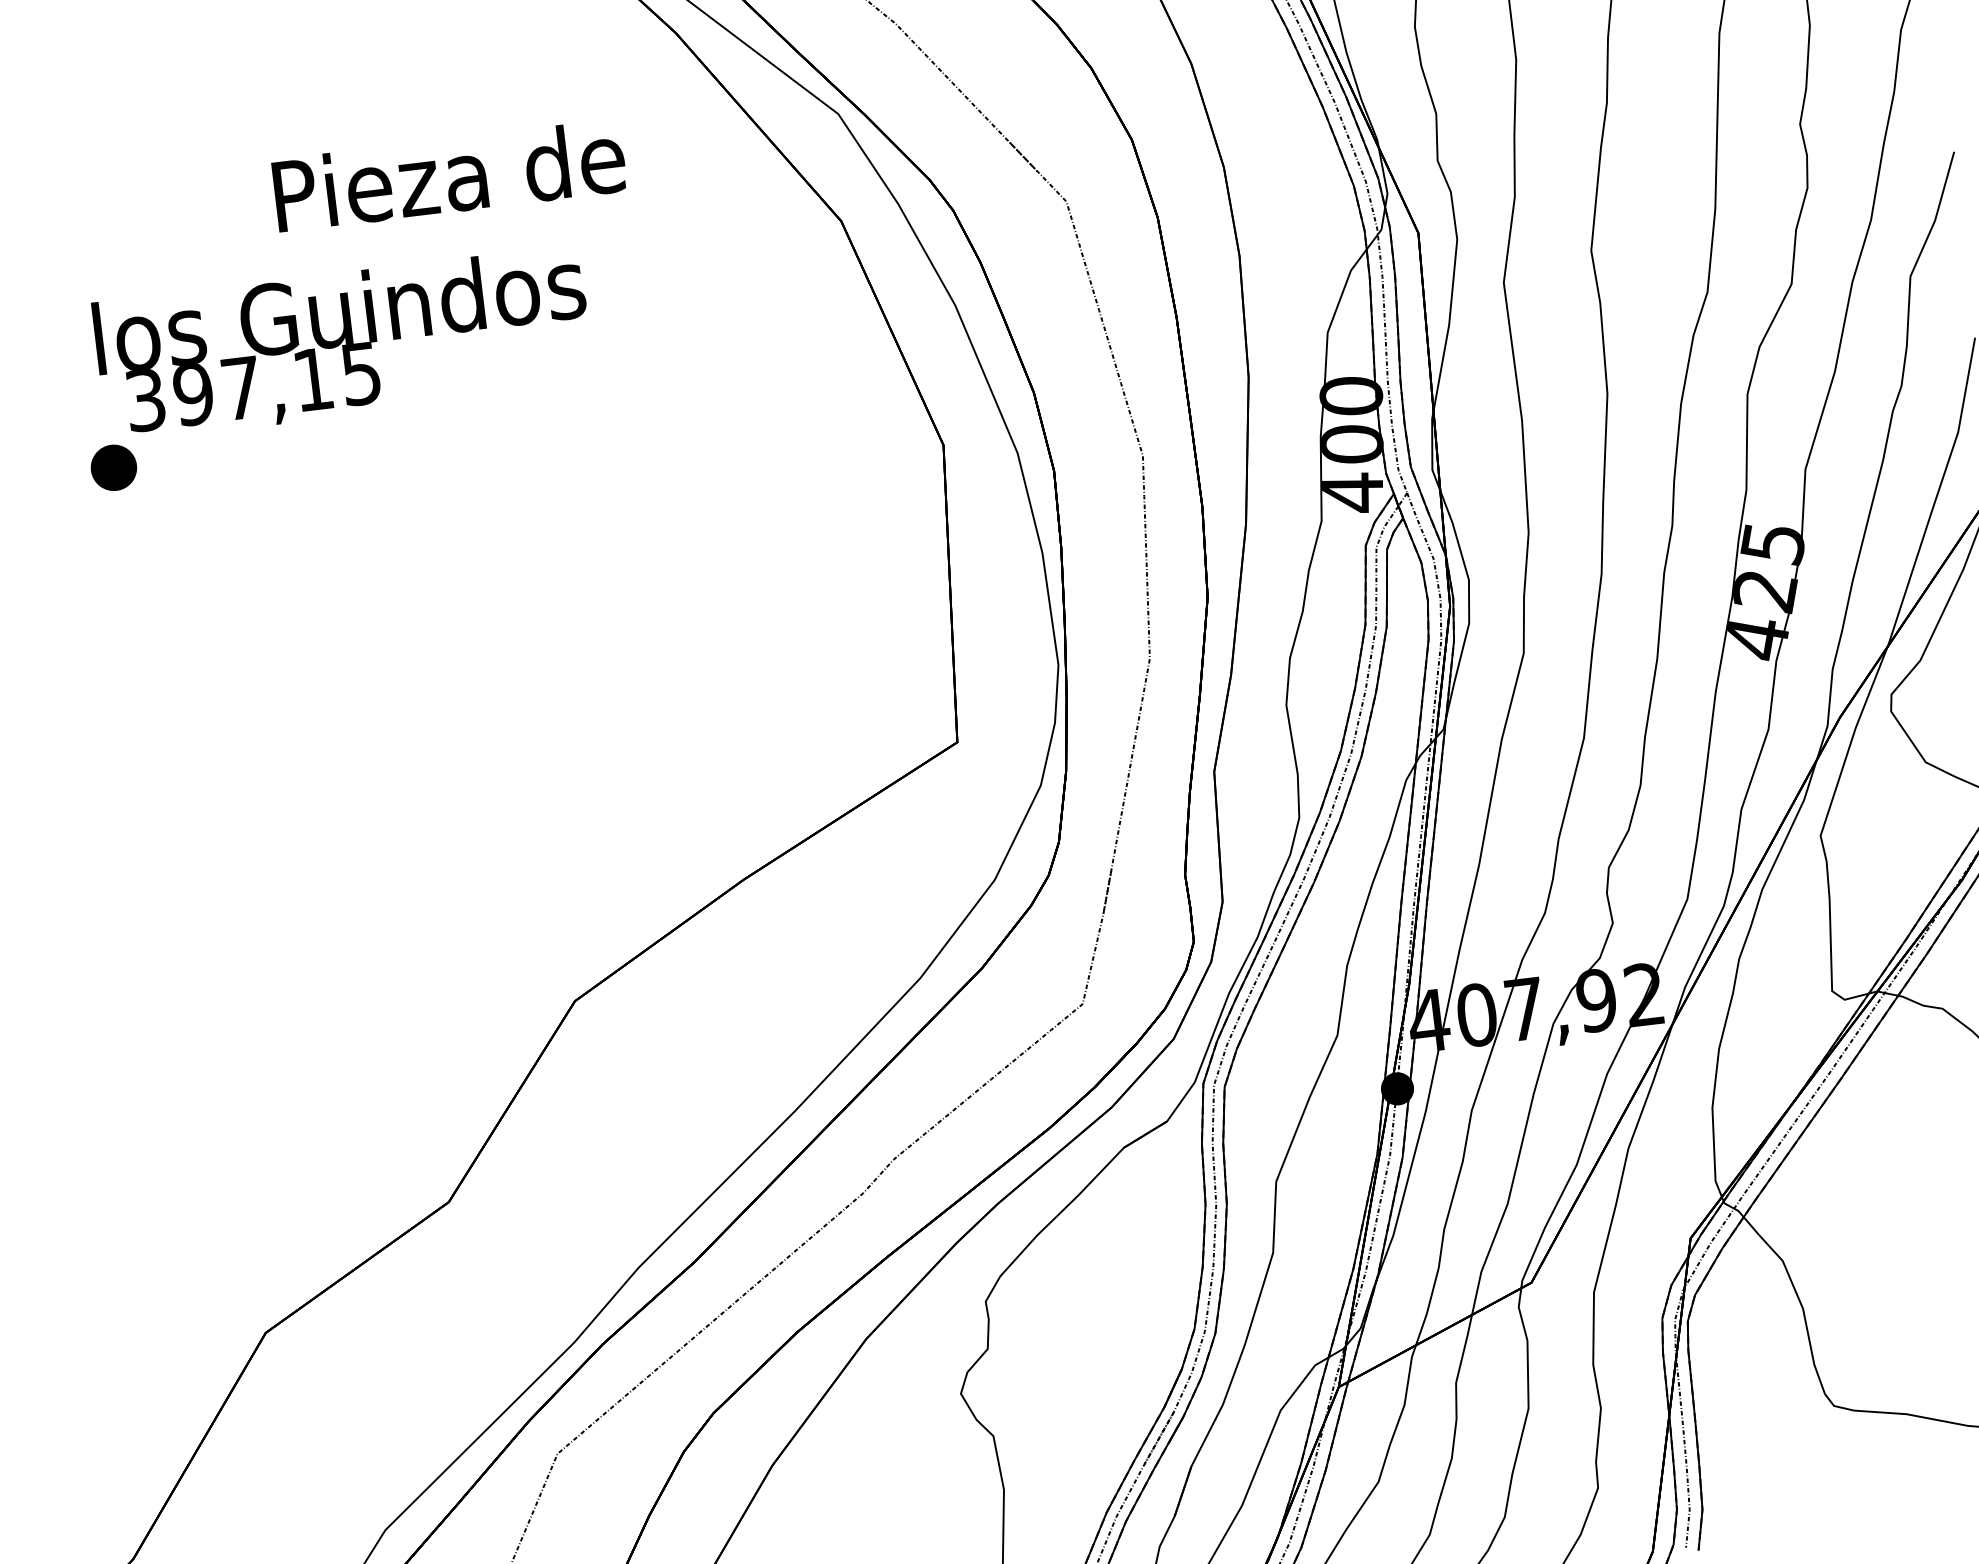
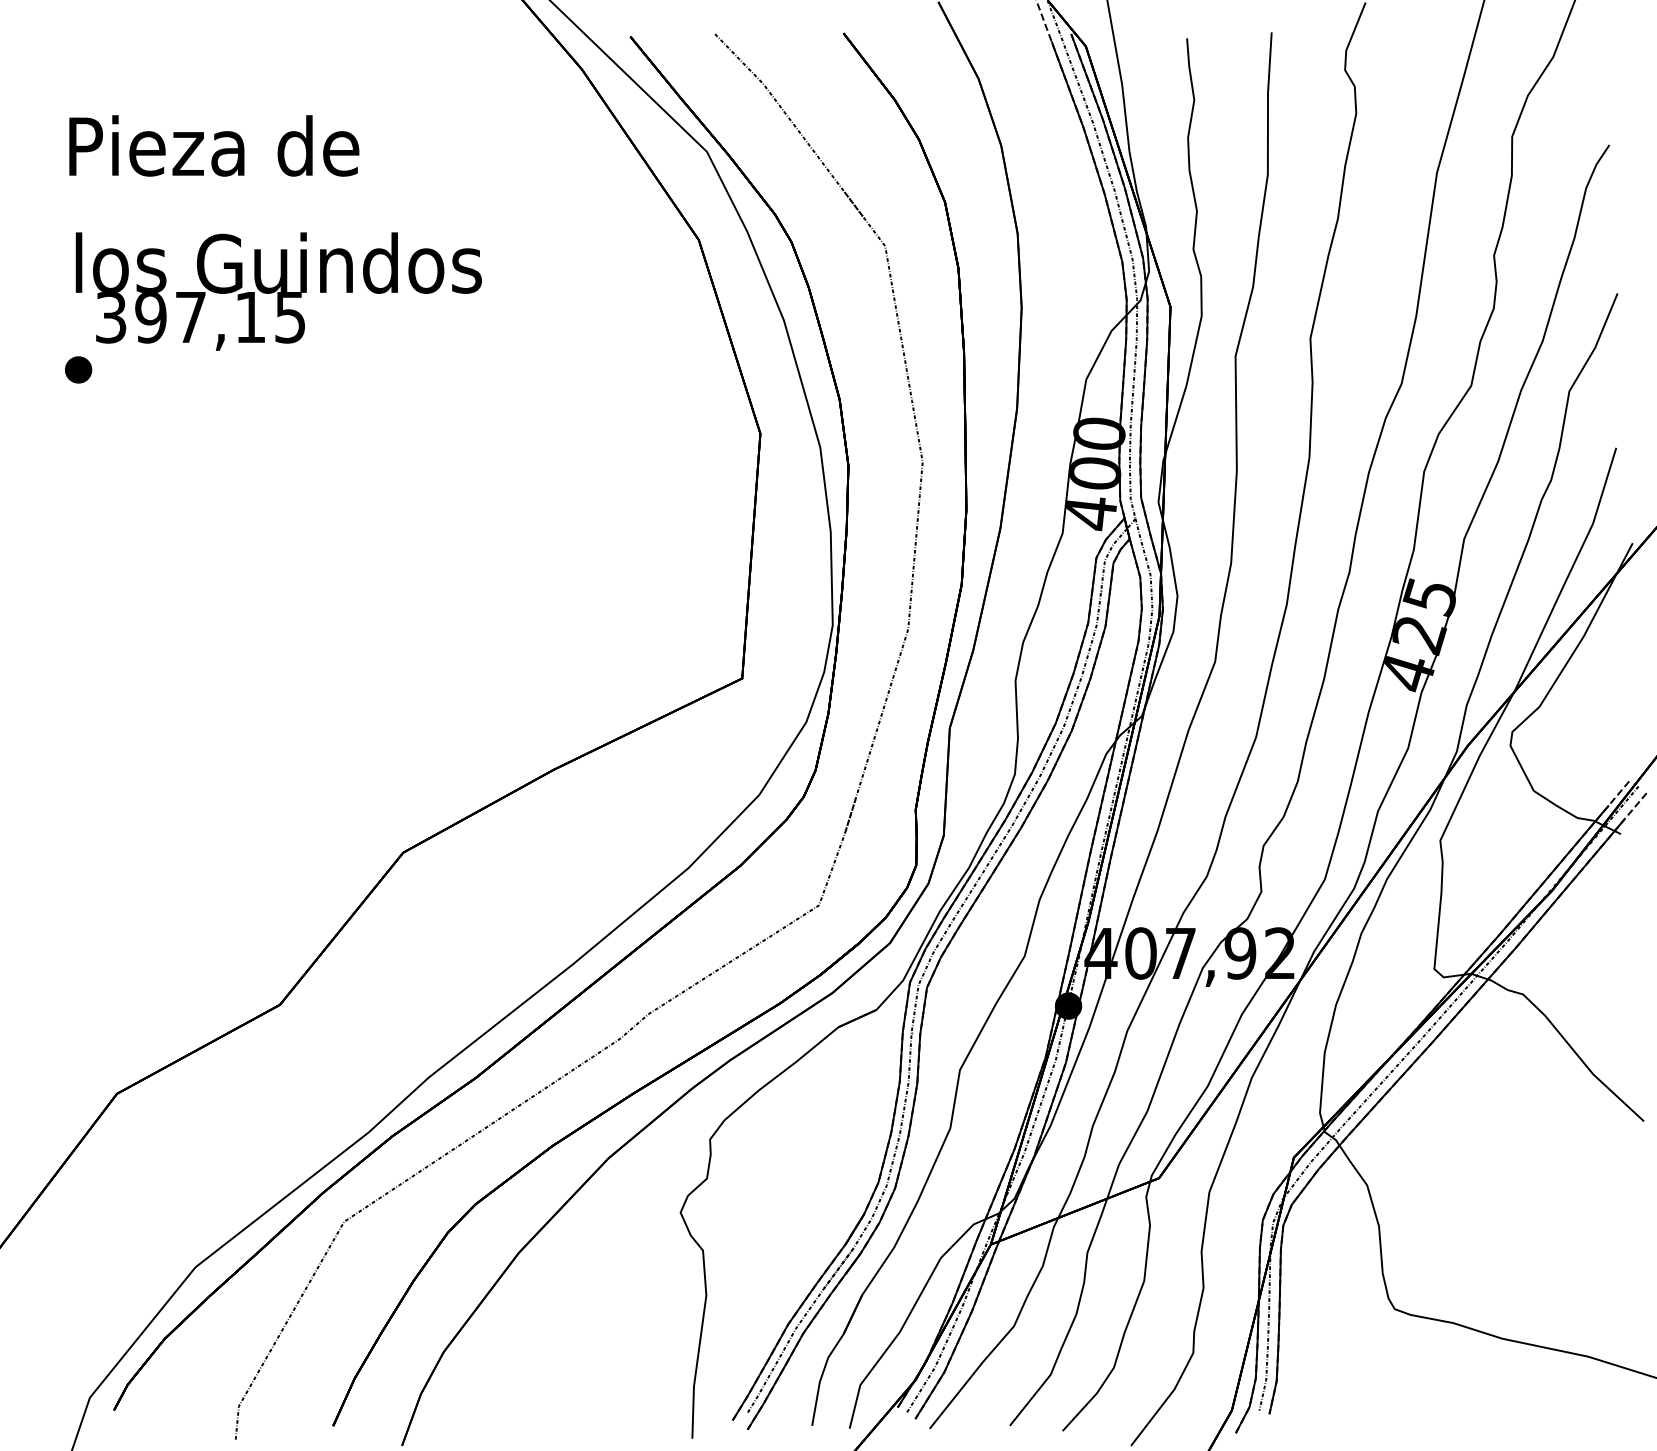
text: (449, 175) -> (214, 145), moved
part: (113, 467) -> (78, 369), size x0.71

